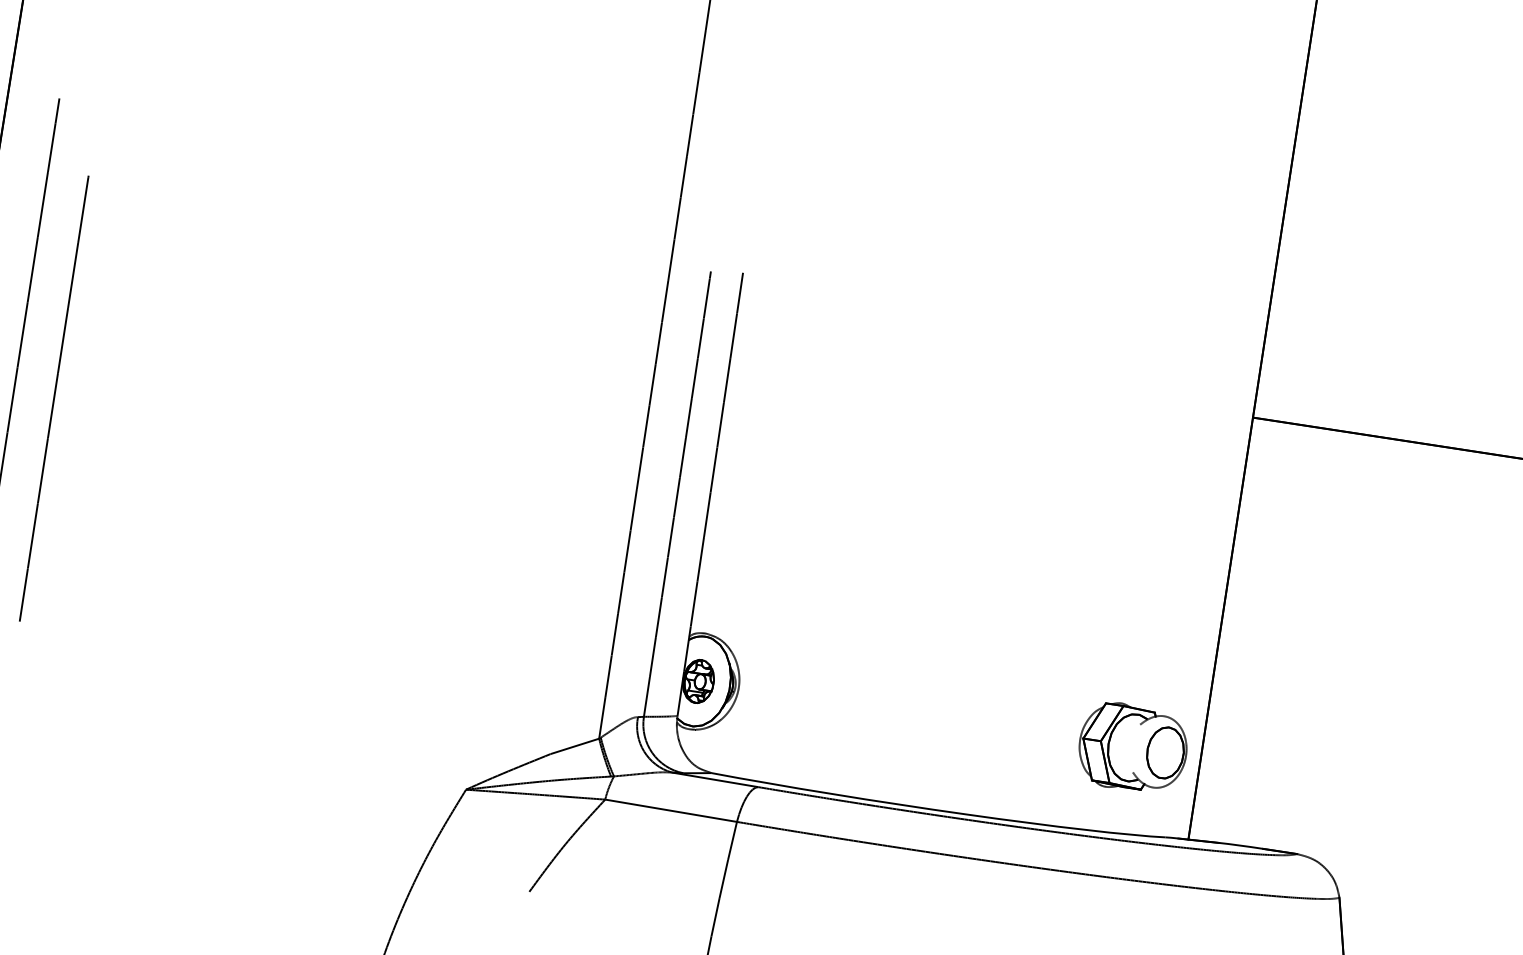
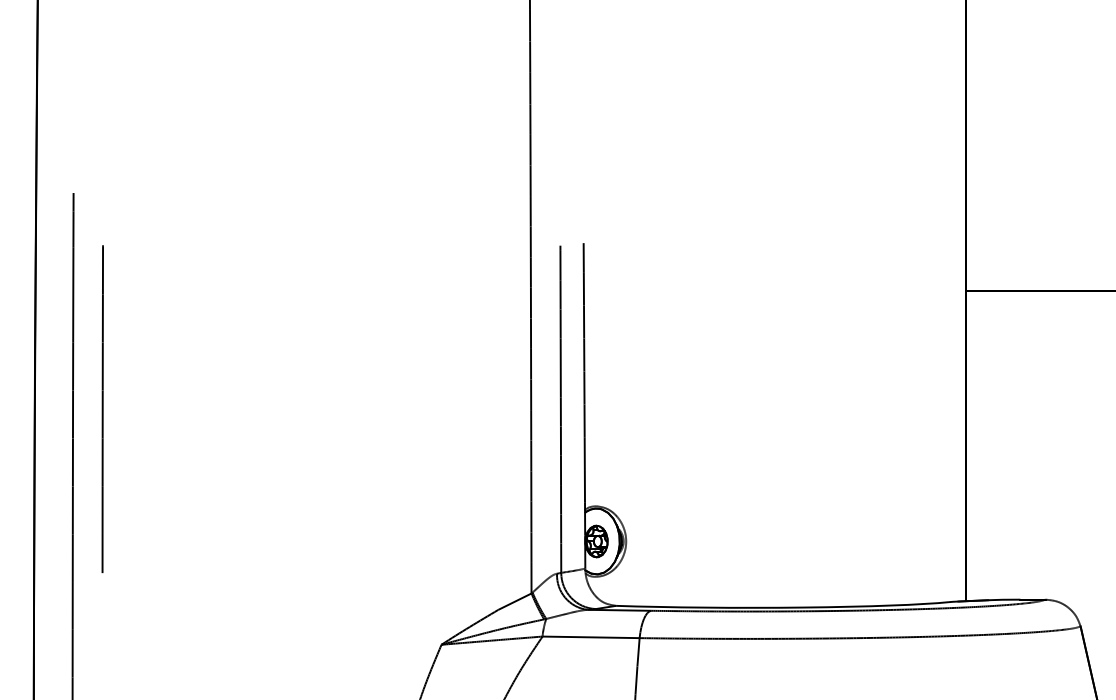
part: (1132, 747) -> (915, 541), removed

